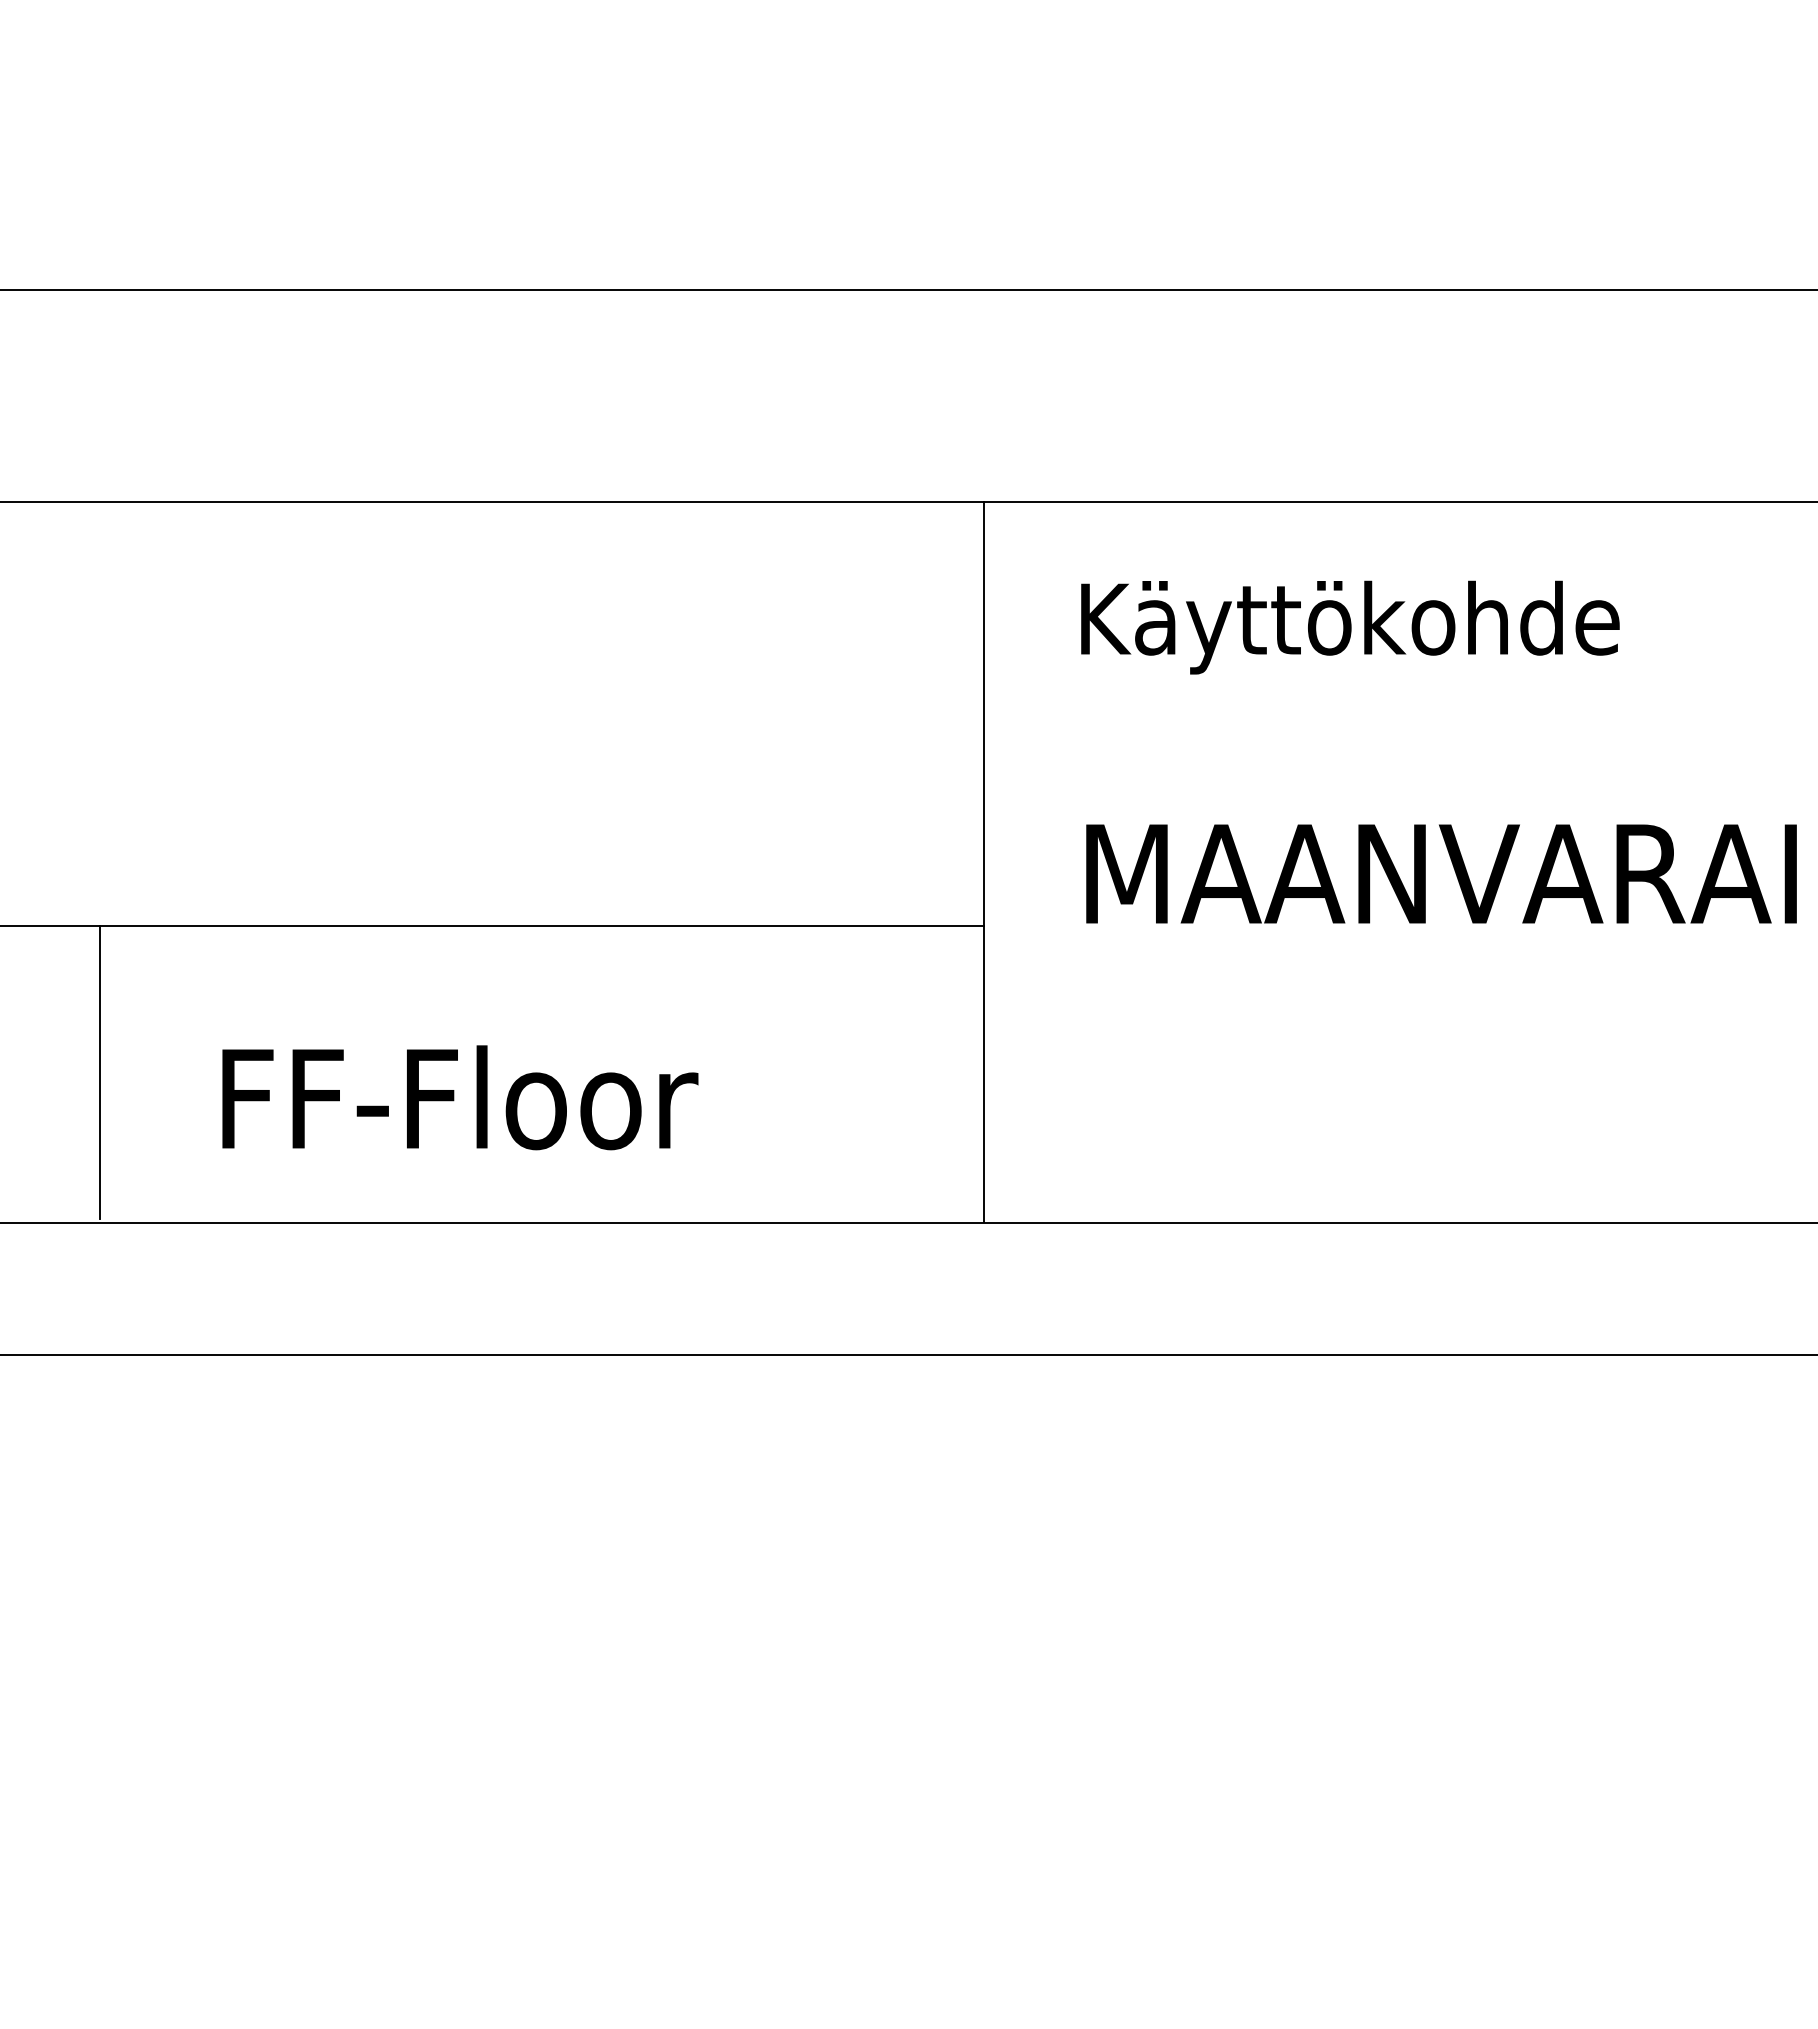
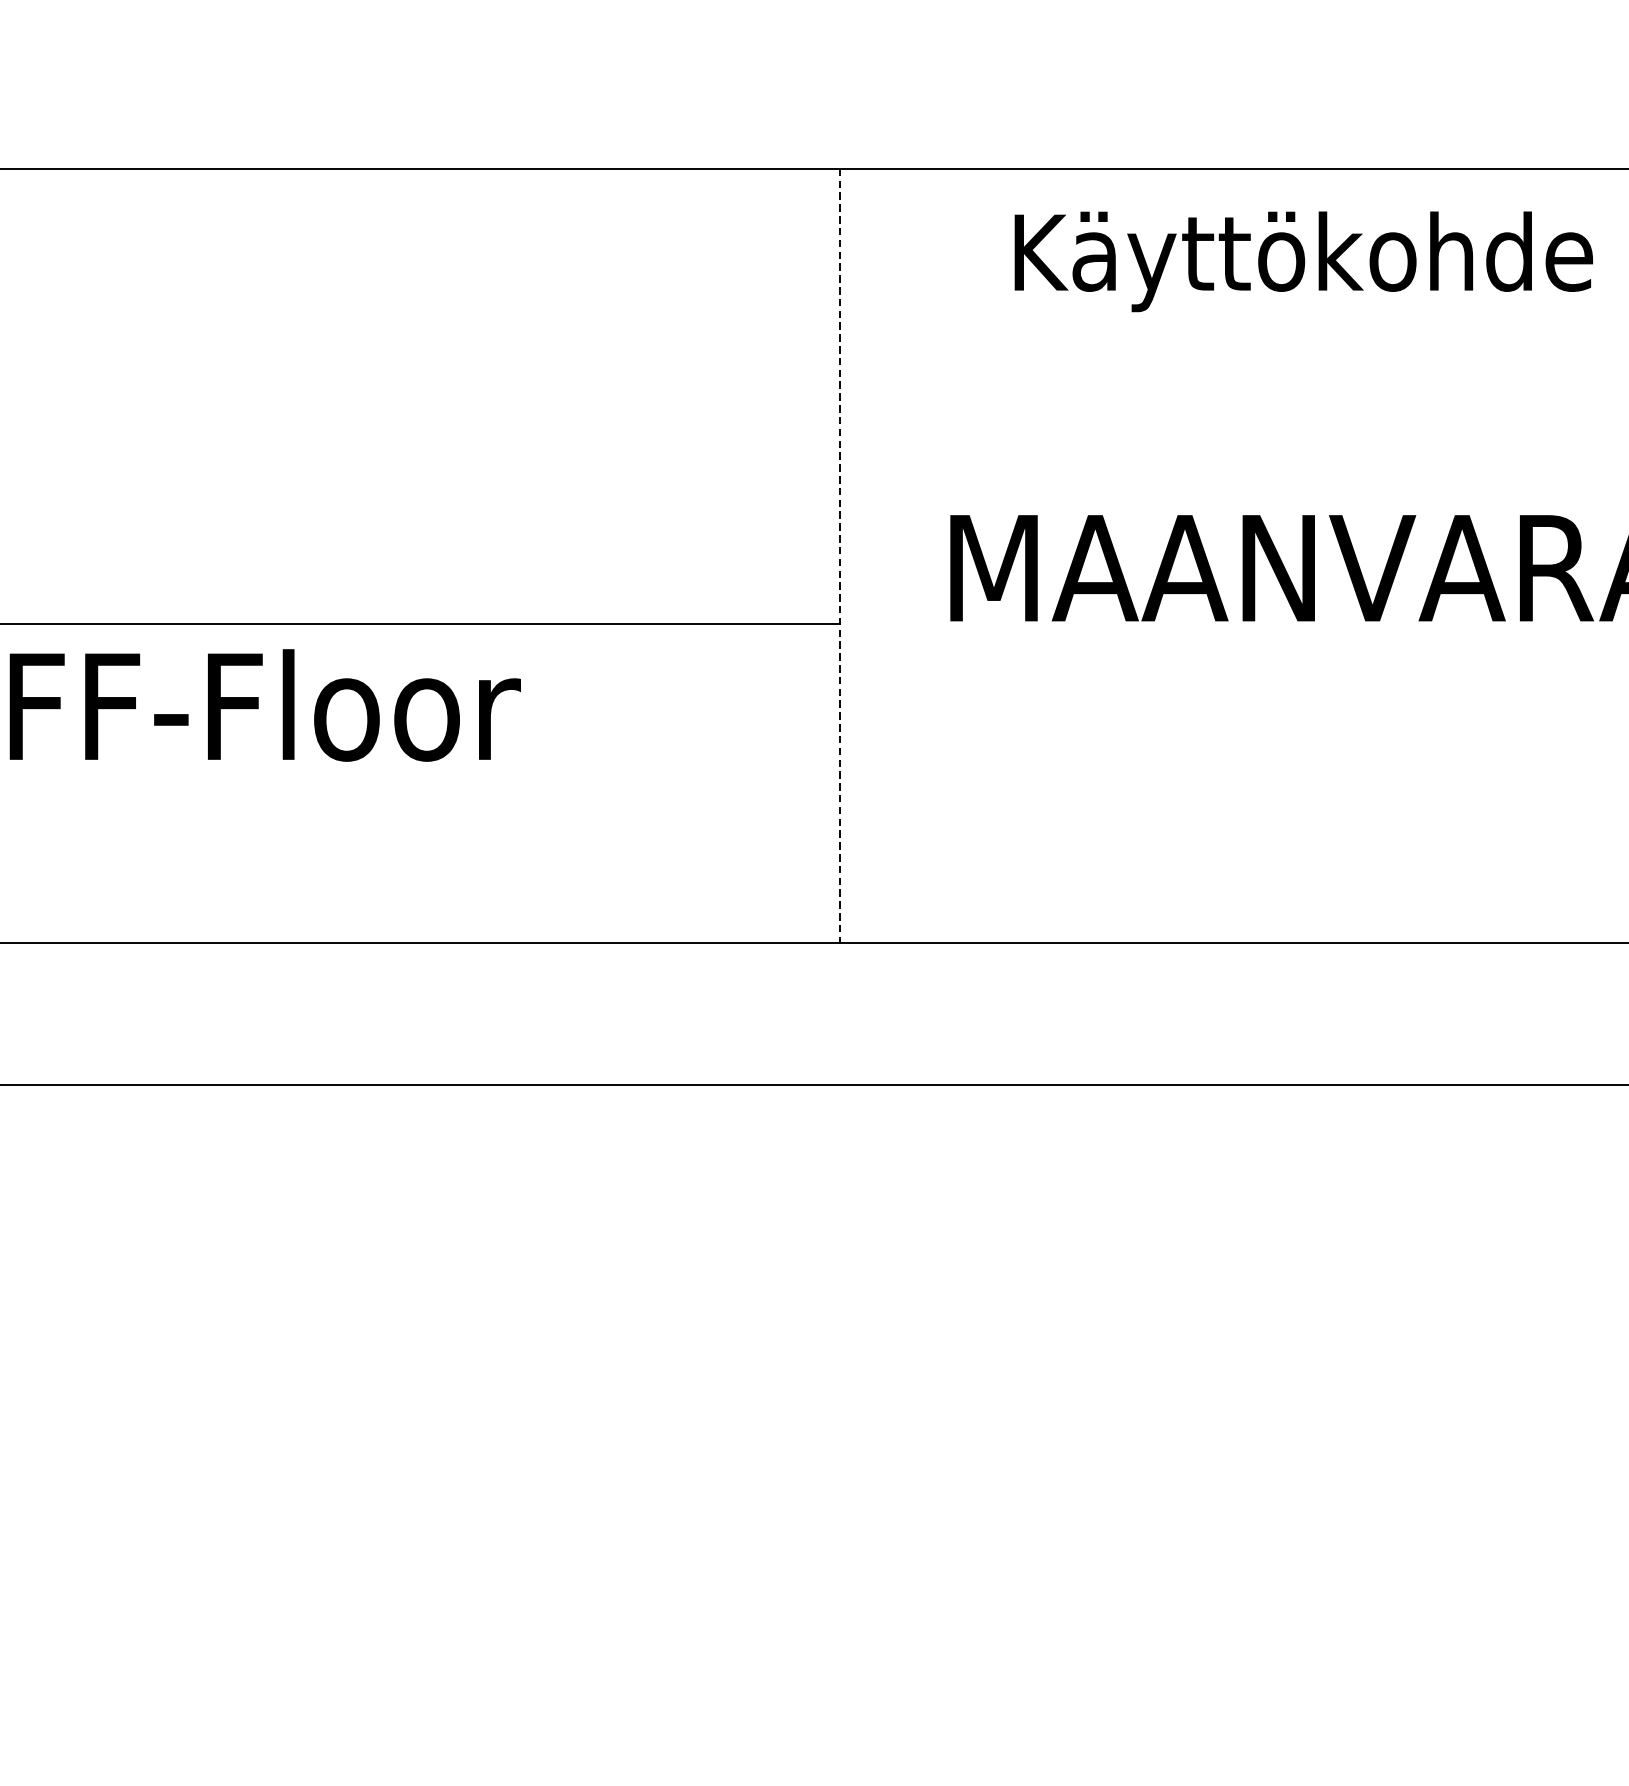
text: (1350, 627) -> (1303, 261), moved
line: (983, 862) -> (839, 555), solid -> dashed
text: (460, 1097) -> (265, 705), moved

